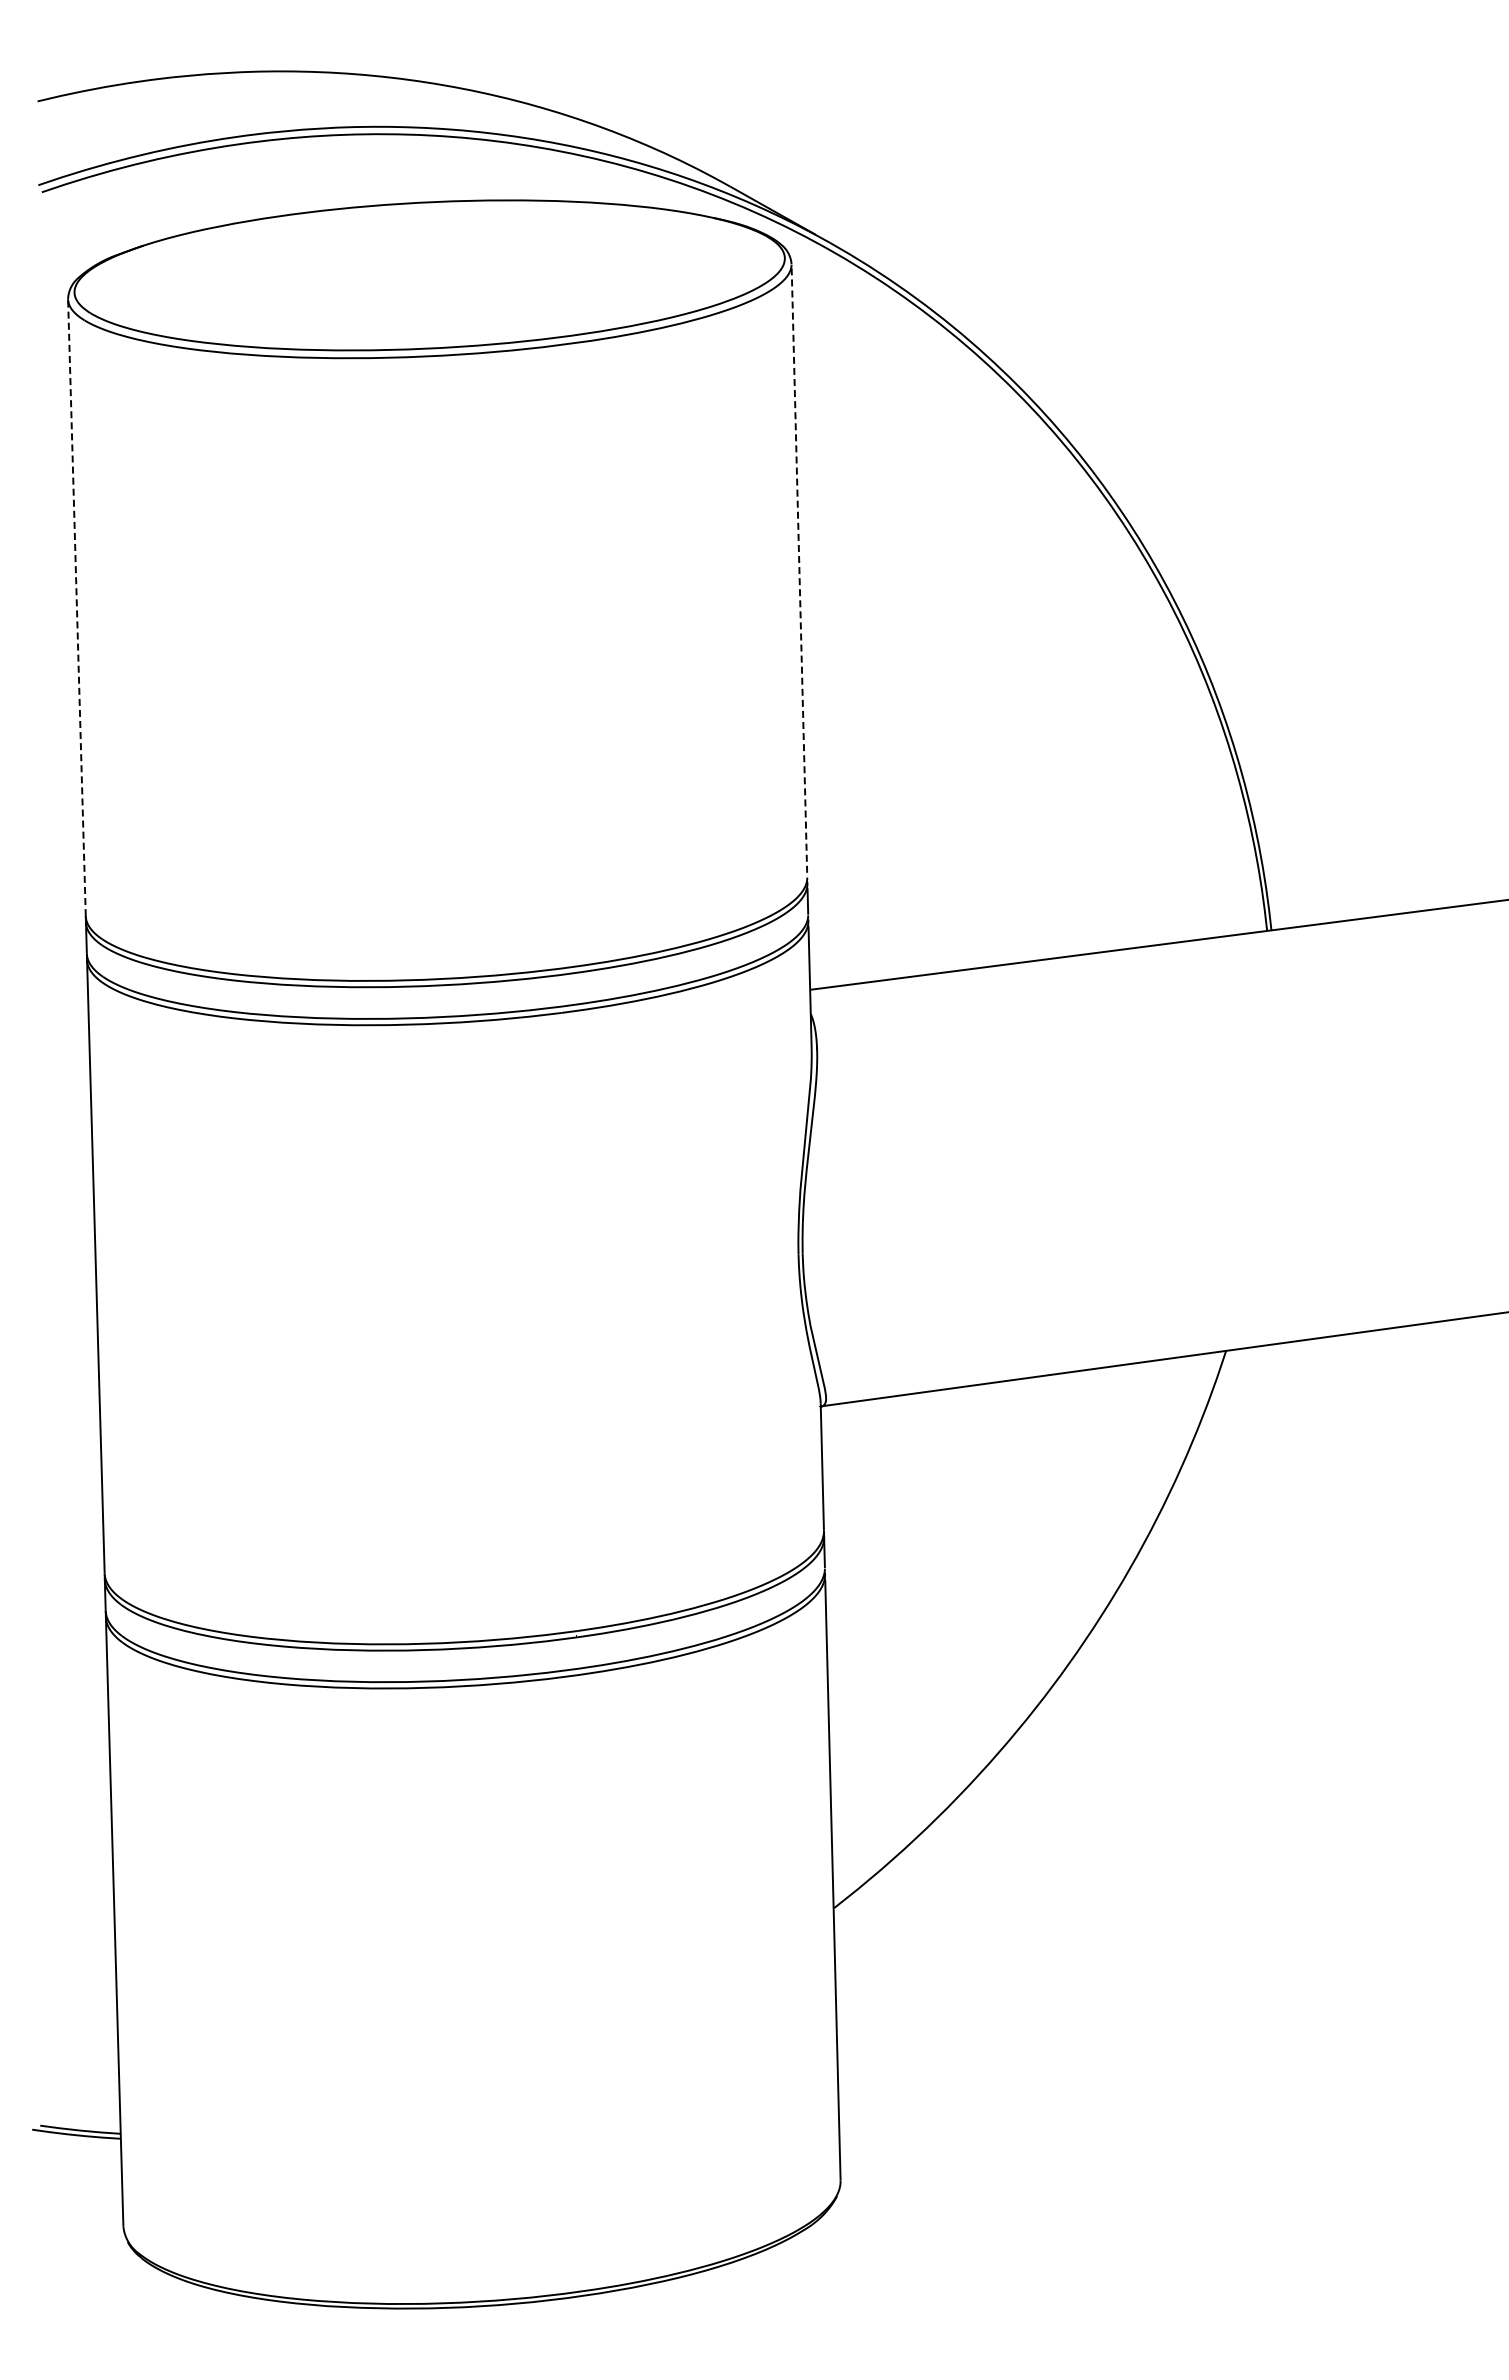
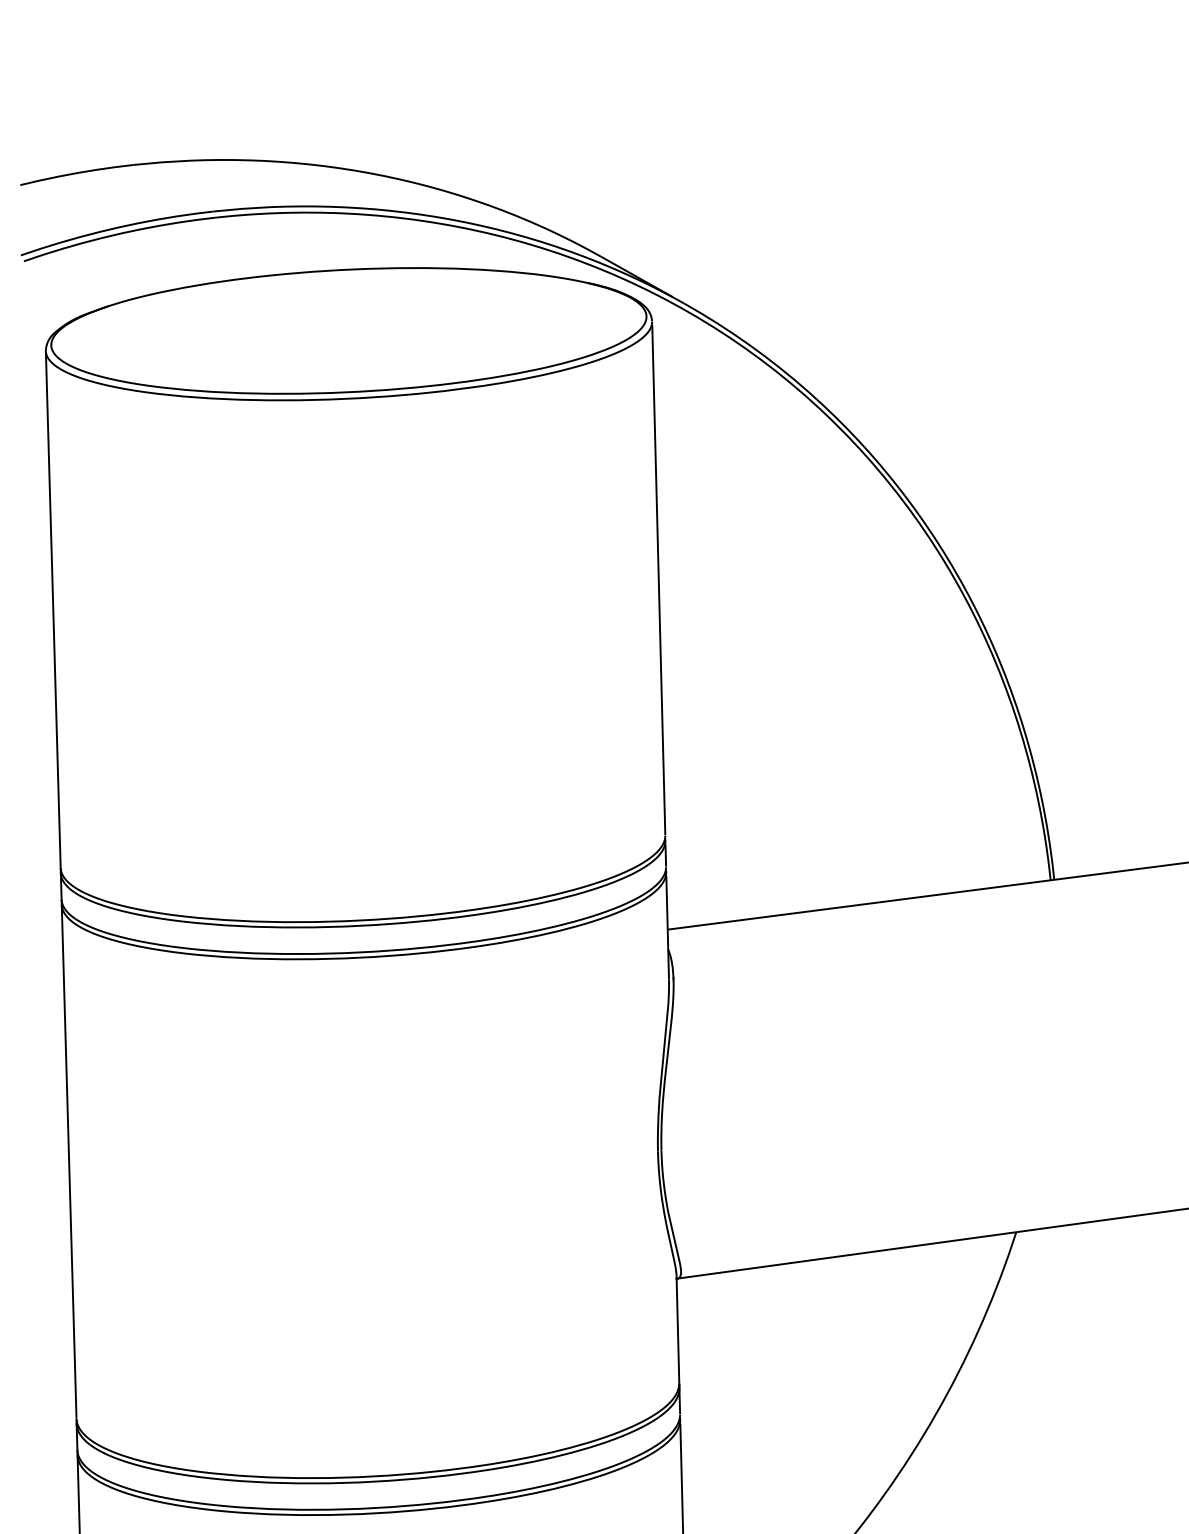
line: (799, 572) -> (658, 579), dashed -> solid
line: (76, 608) -> (52, 610), dashed -> solid

